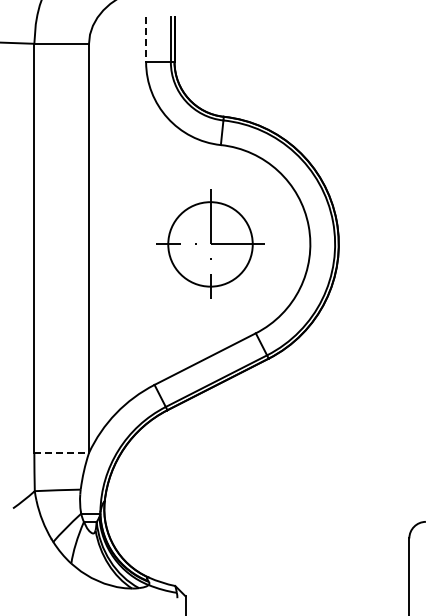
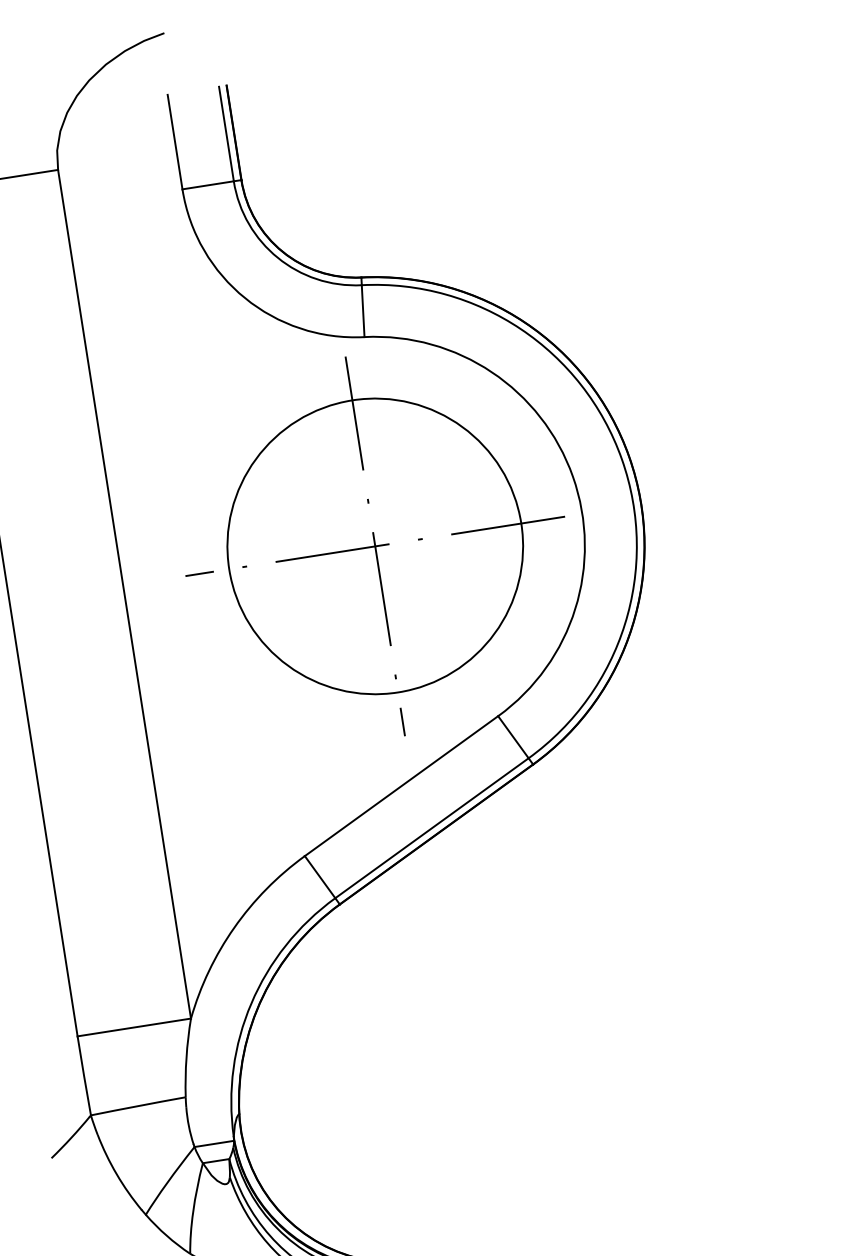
line: (146, 39) -> (175, 142), dashed -> solid
part: (210, 244) -> (375, 546), size x1.67
line: (62, 452) -> (135, 1026), dashed -> solid

